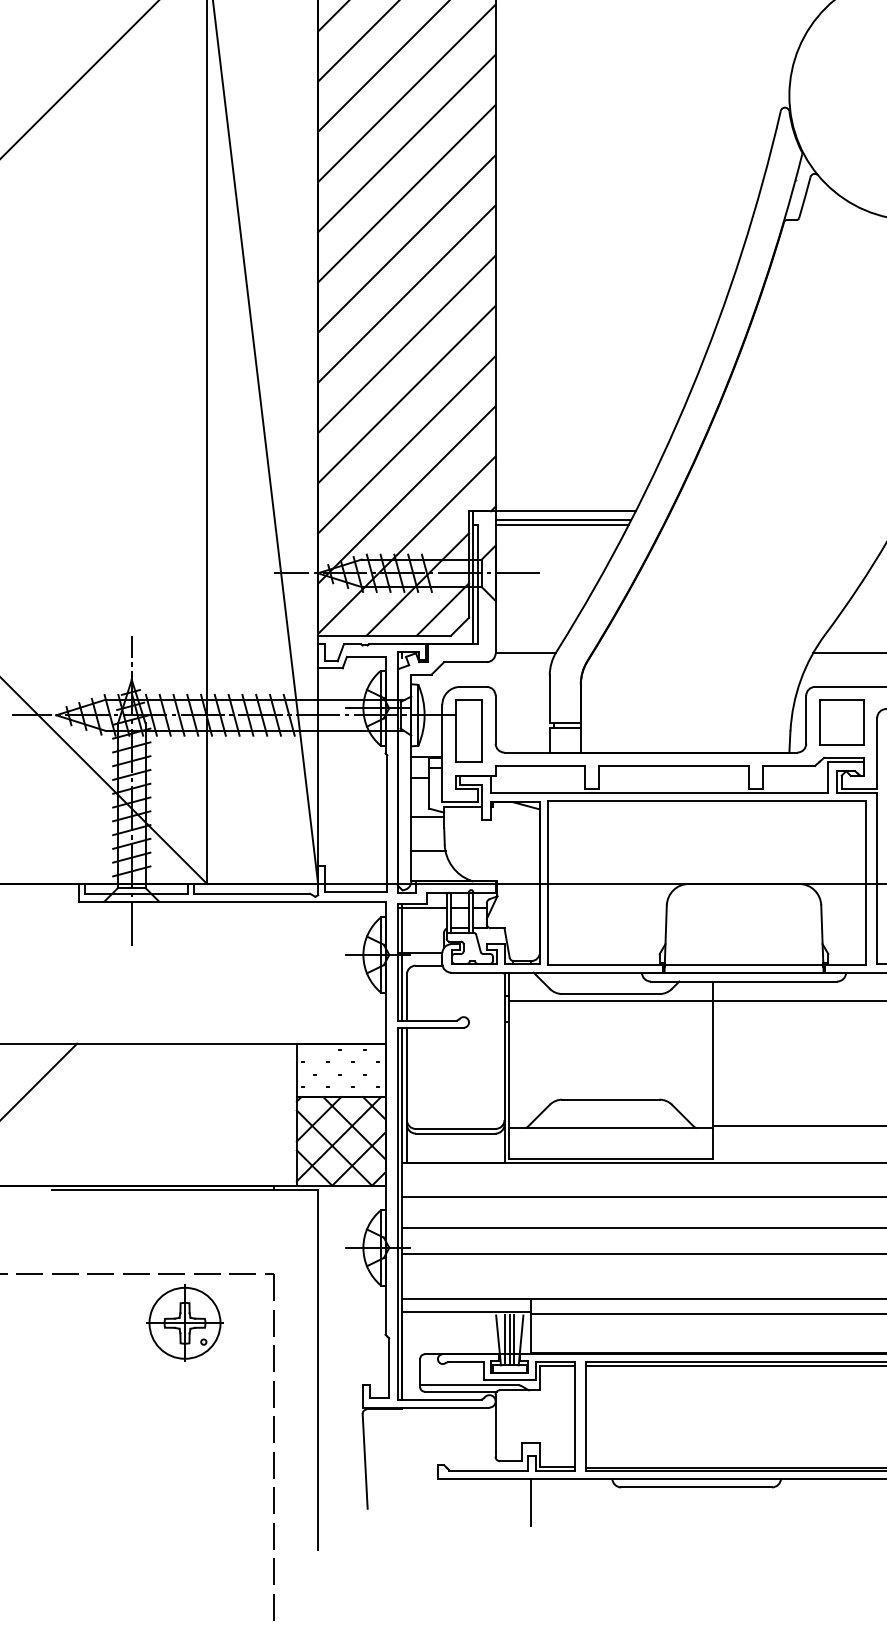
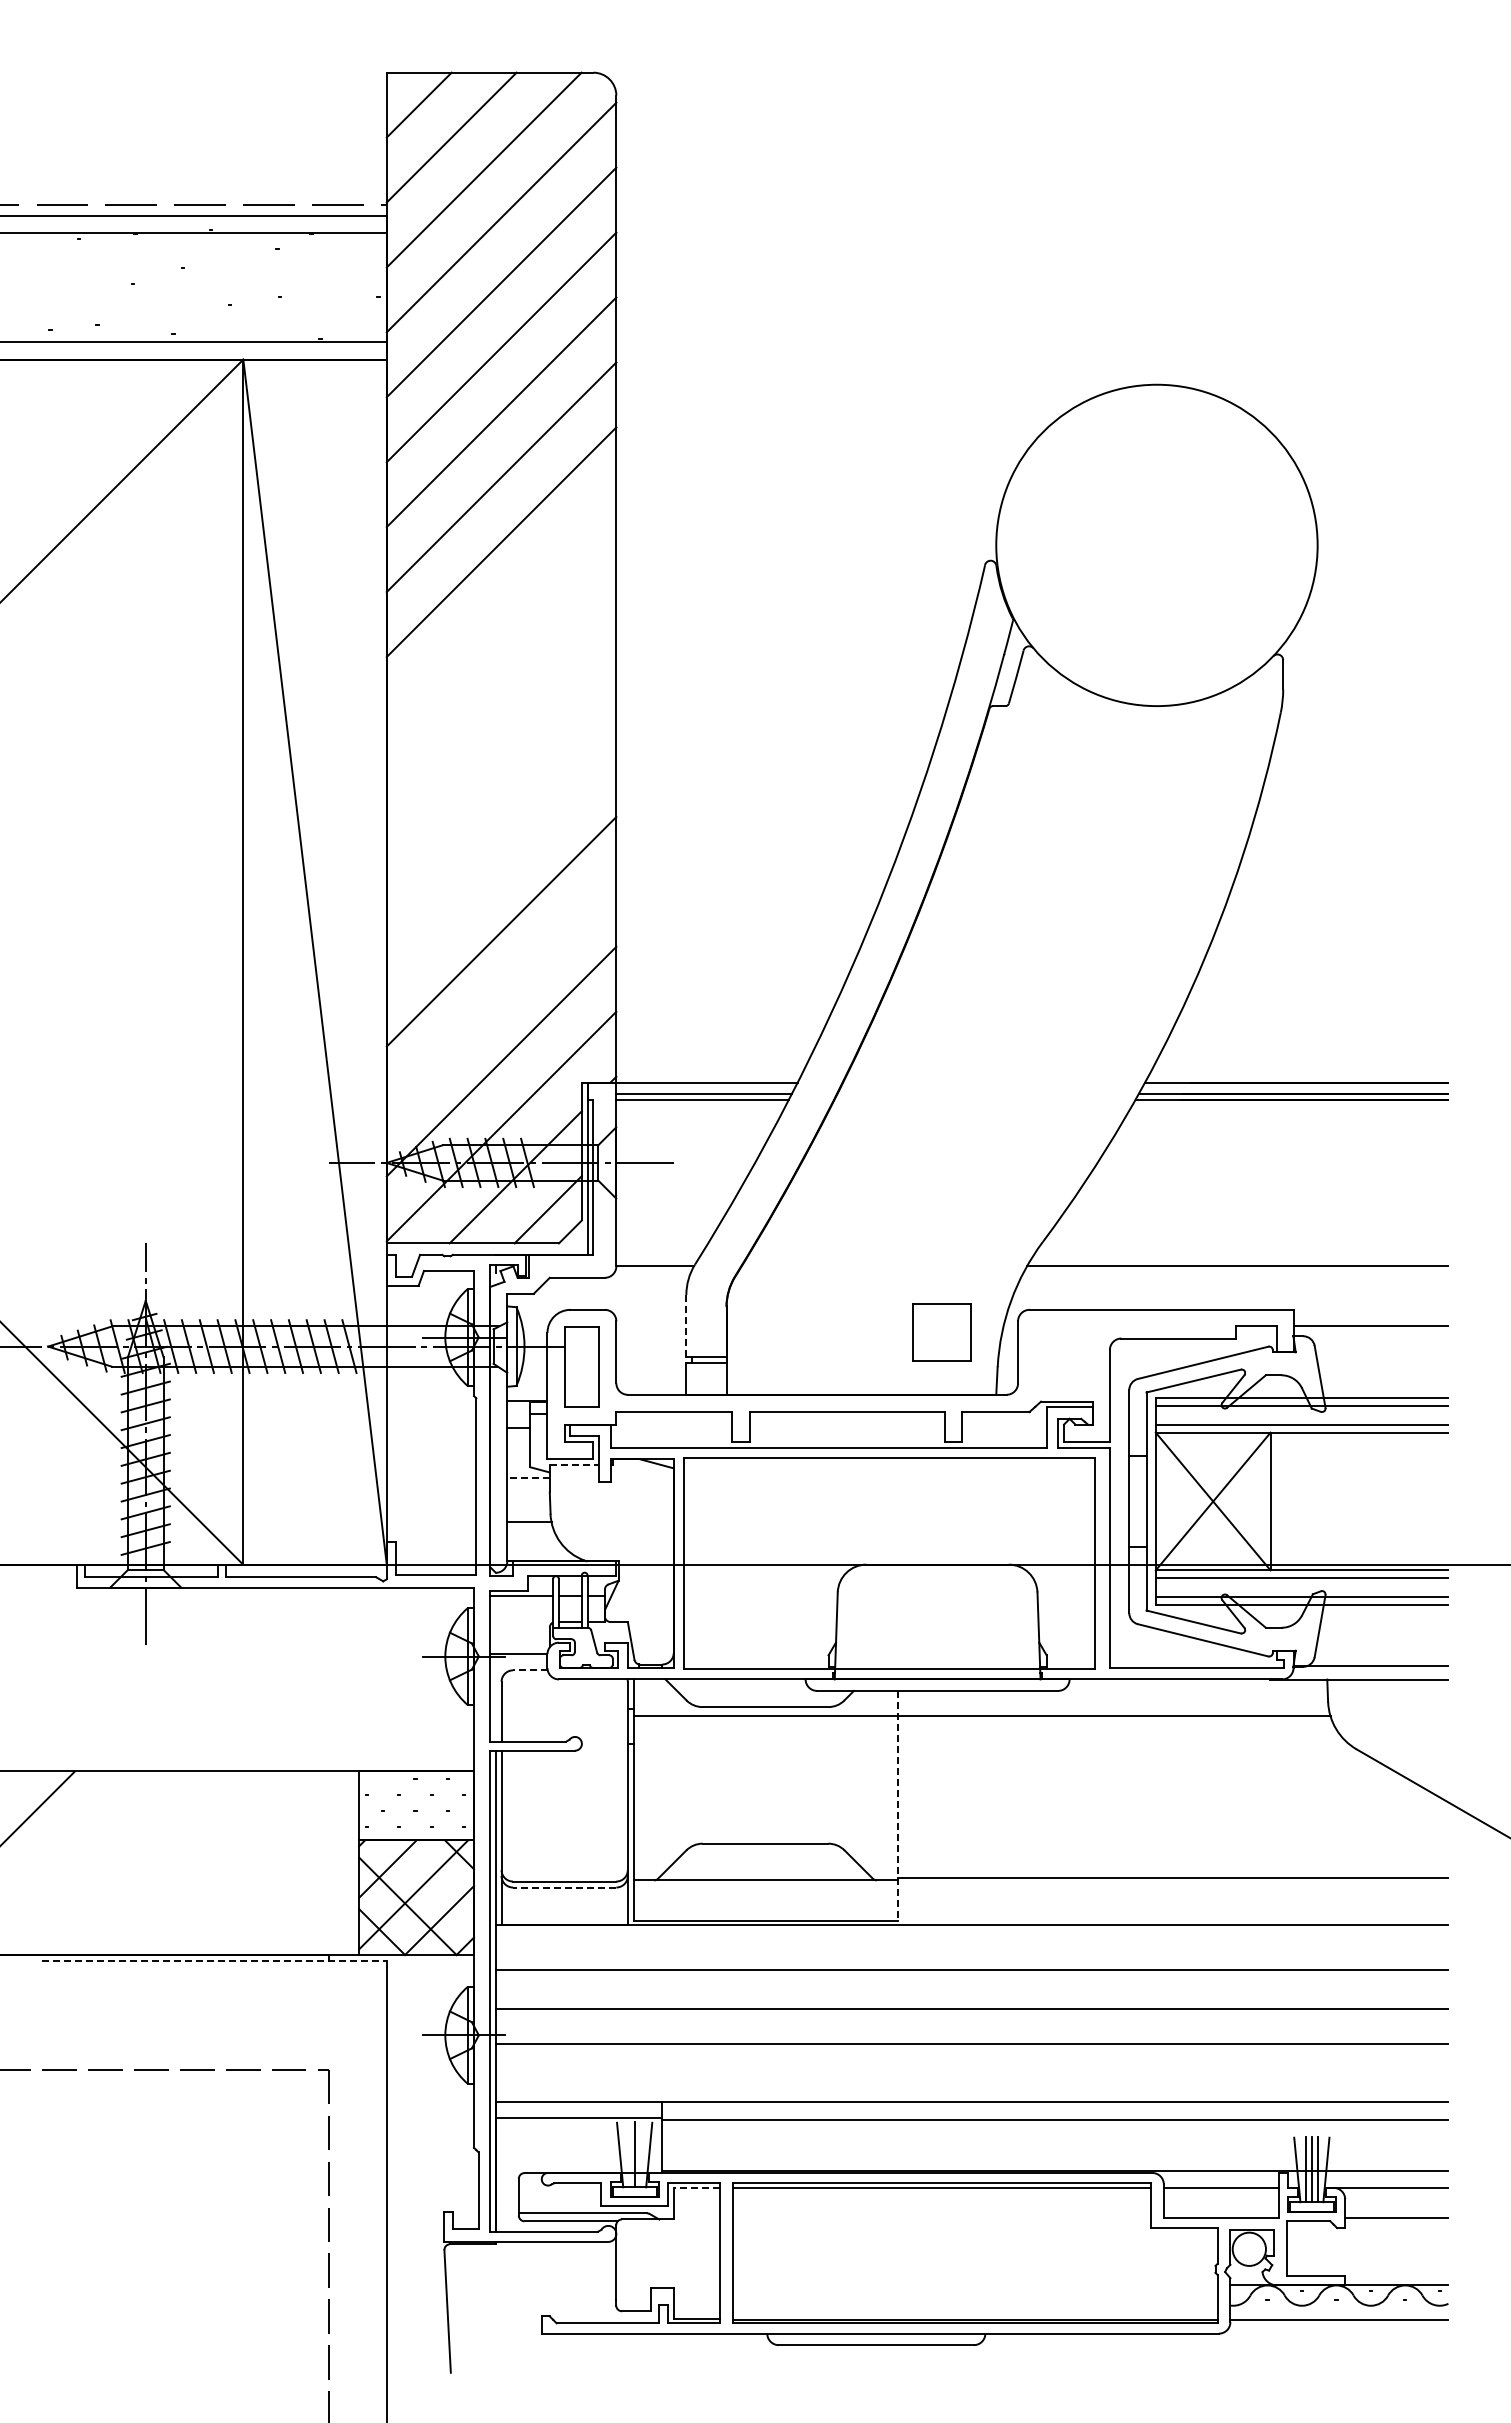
line: (406, 143) -> (501, 606), removed
line: (406, 193) -> (501, 671), removed
line: (406, 243) -> (501, 736), removed
line: (406, 293) -> (501, 801), removed
line: (406, 344) -> (501, 866), removed
line: (406, 444) -> (501, 996), removed
line: (549, 699) -> (686, 1325), solid -> dashed
part: (841, 722) -> (941, 1332), moved
line: (463, 806) -> (574, 1464), solid -> dashed
line: (427, 816) -> (528, 1477), solid -> dashed
line: (402, 962) -> (495, 1666), removed
line: (428, 965) -> (529, 1670), solid -> dashed
line: (713, 1070) -> (897, 1805), solid -> dashed
line: (354, 1128) -> (433, 1880), removed
line: (455, 1133) -> (564, 1887), solid -> dashed
line: (185, 1189) -> (215, 1960), solid -> dashed
part: (184, 1322) -> (214, 2132), removed
line: (505, 1339) -> (628, 2154), removed
line: (514, 1339) -> (640, 2154), removed
line: (557, 1366) -> (696, 2188), solid -> dashed
line: (531, 1501) -> (662, 2363), removed

